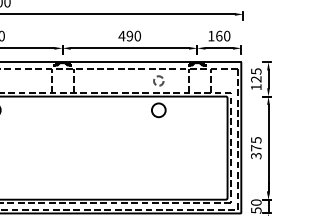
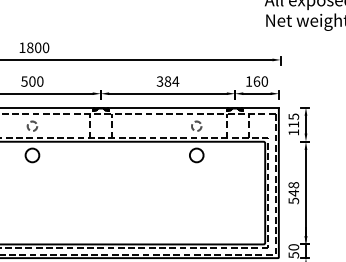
text: (129, 36) -> (167, 81), 490 -> 384
text: (255, 79) -> (293, 124), 125 -> 115
text: (255, 147) -> (293, 192), 375 -> 548

